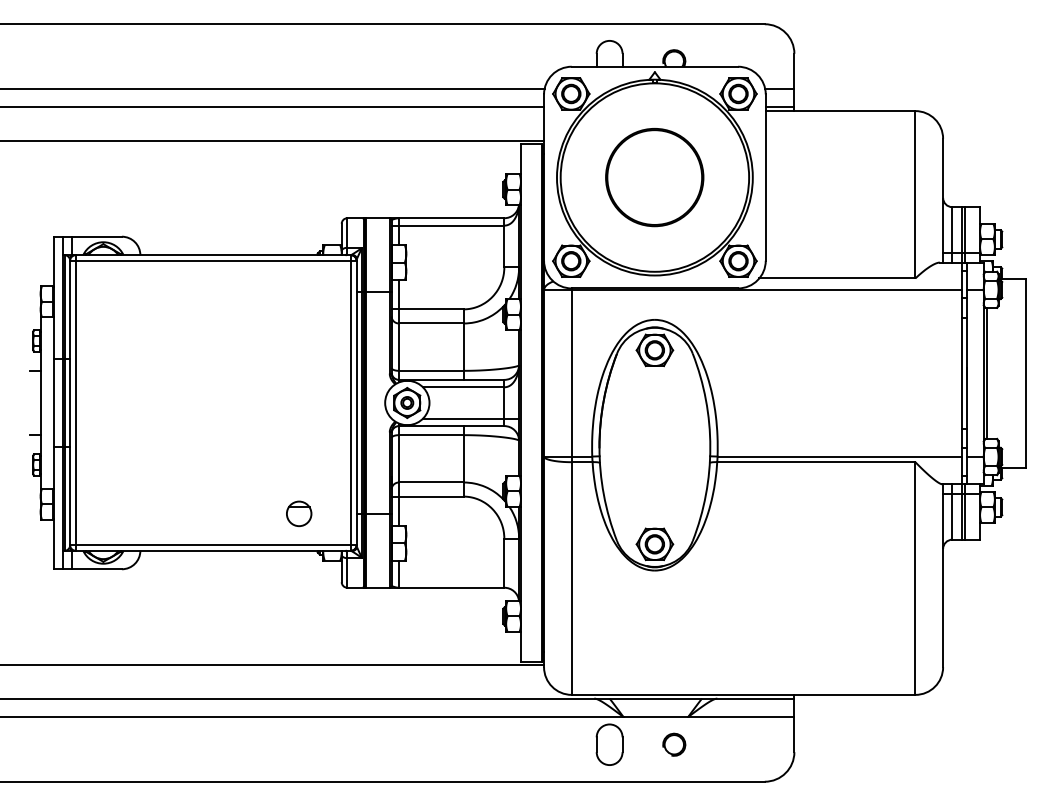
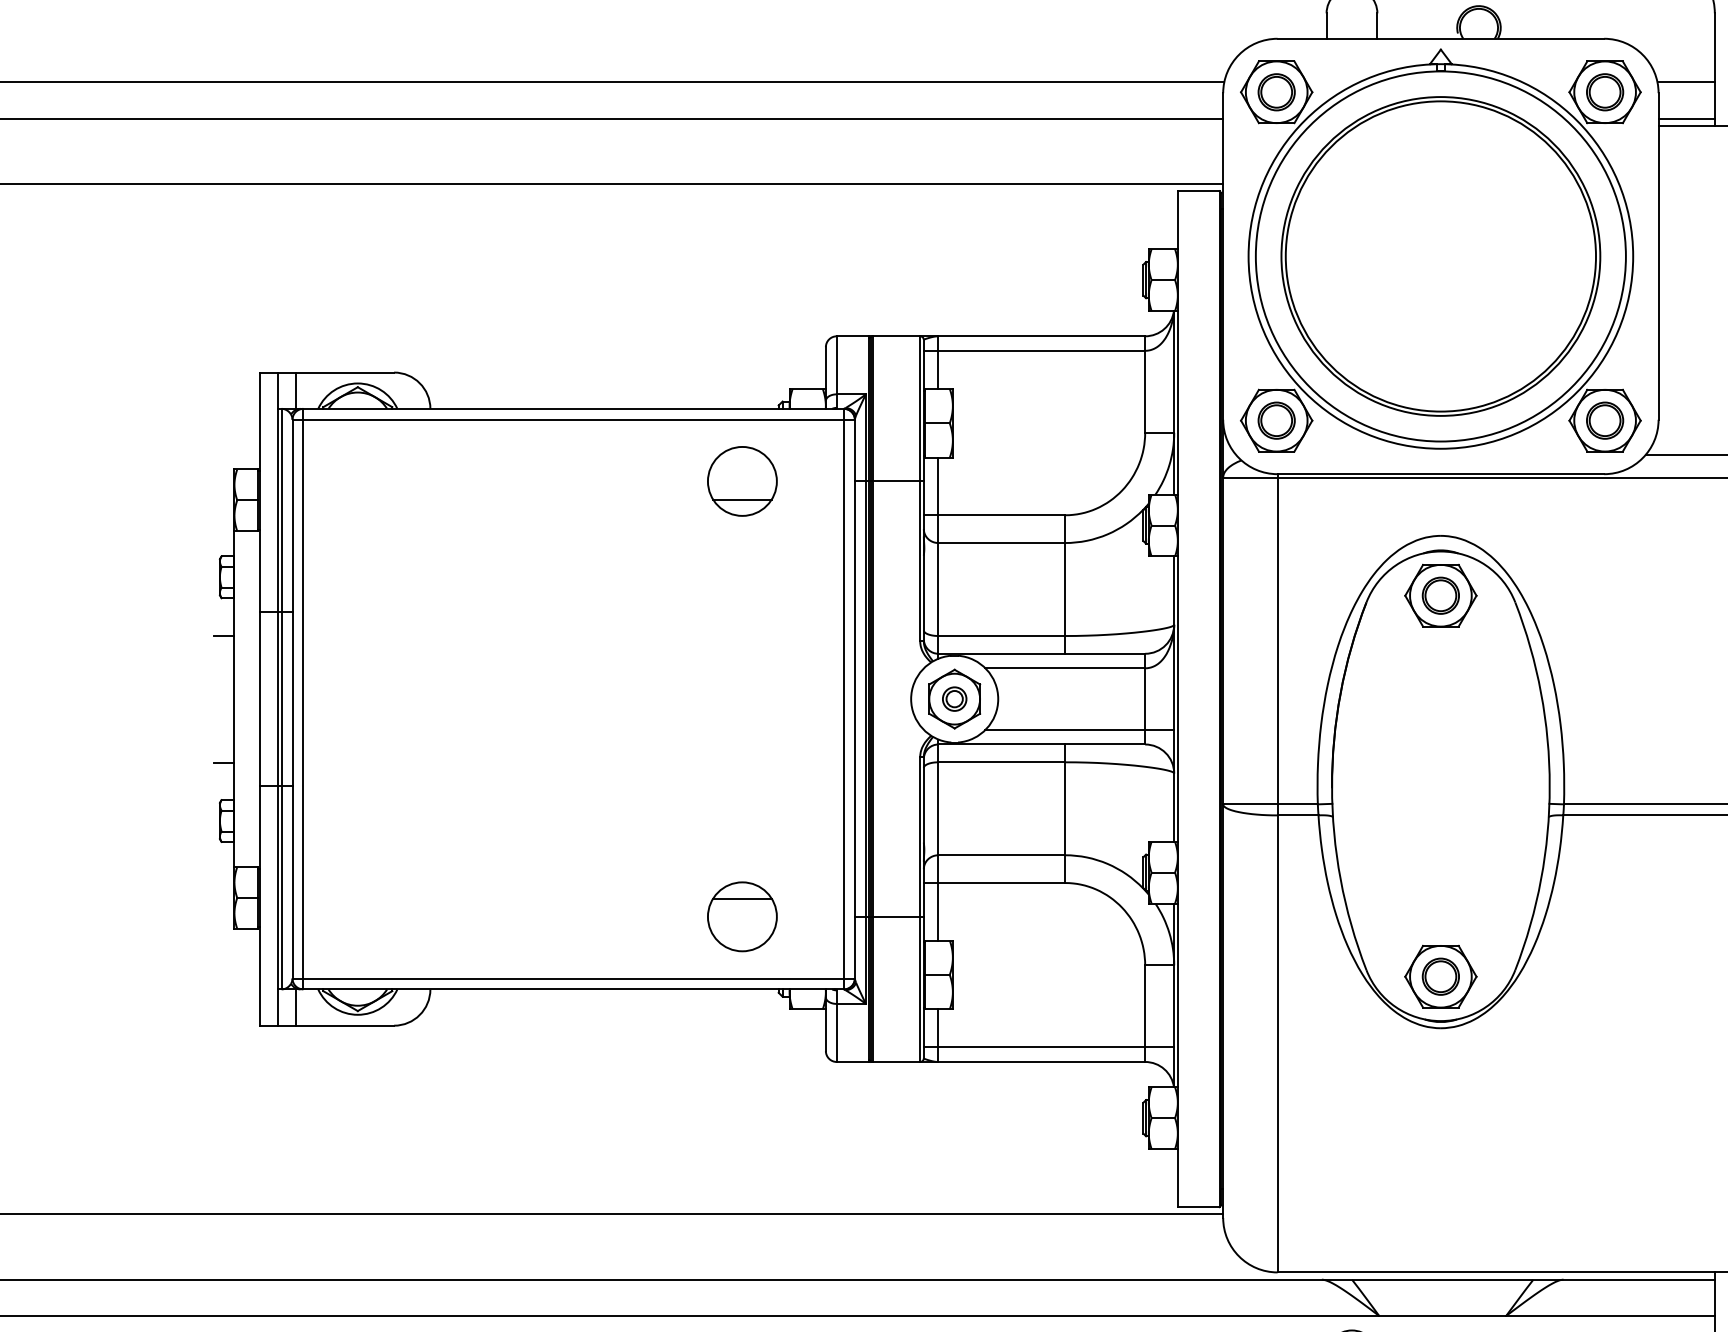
part: (654, 177) -> (1440, 256), size x1.67
part: (298, 291) -> (740, 480), added
part: (298, 513) -> (740, 916), size x1.43
line: (455, 580) -> (1049, 1047), added

